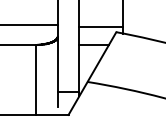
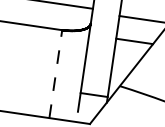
line: (36, 79) -> (56, 73), solid -> dashed

